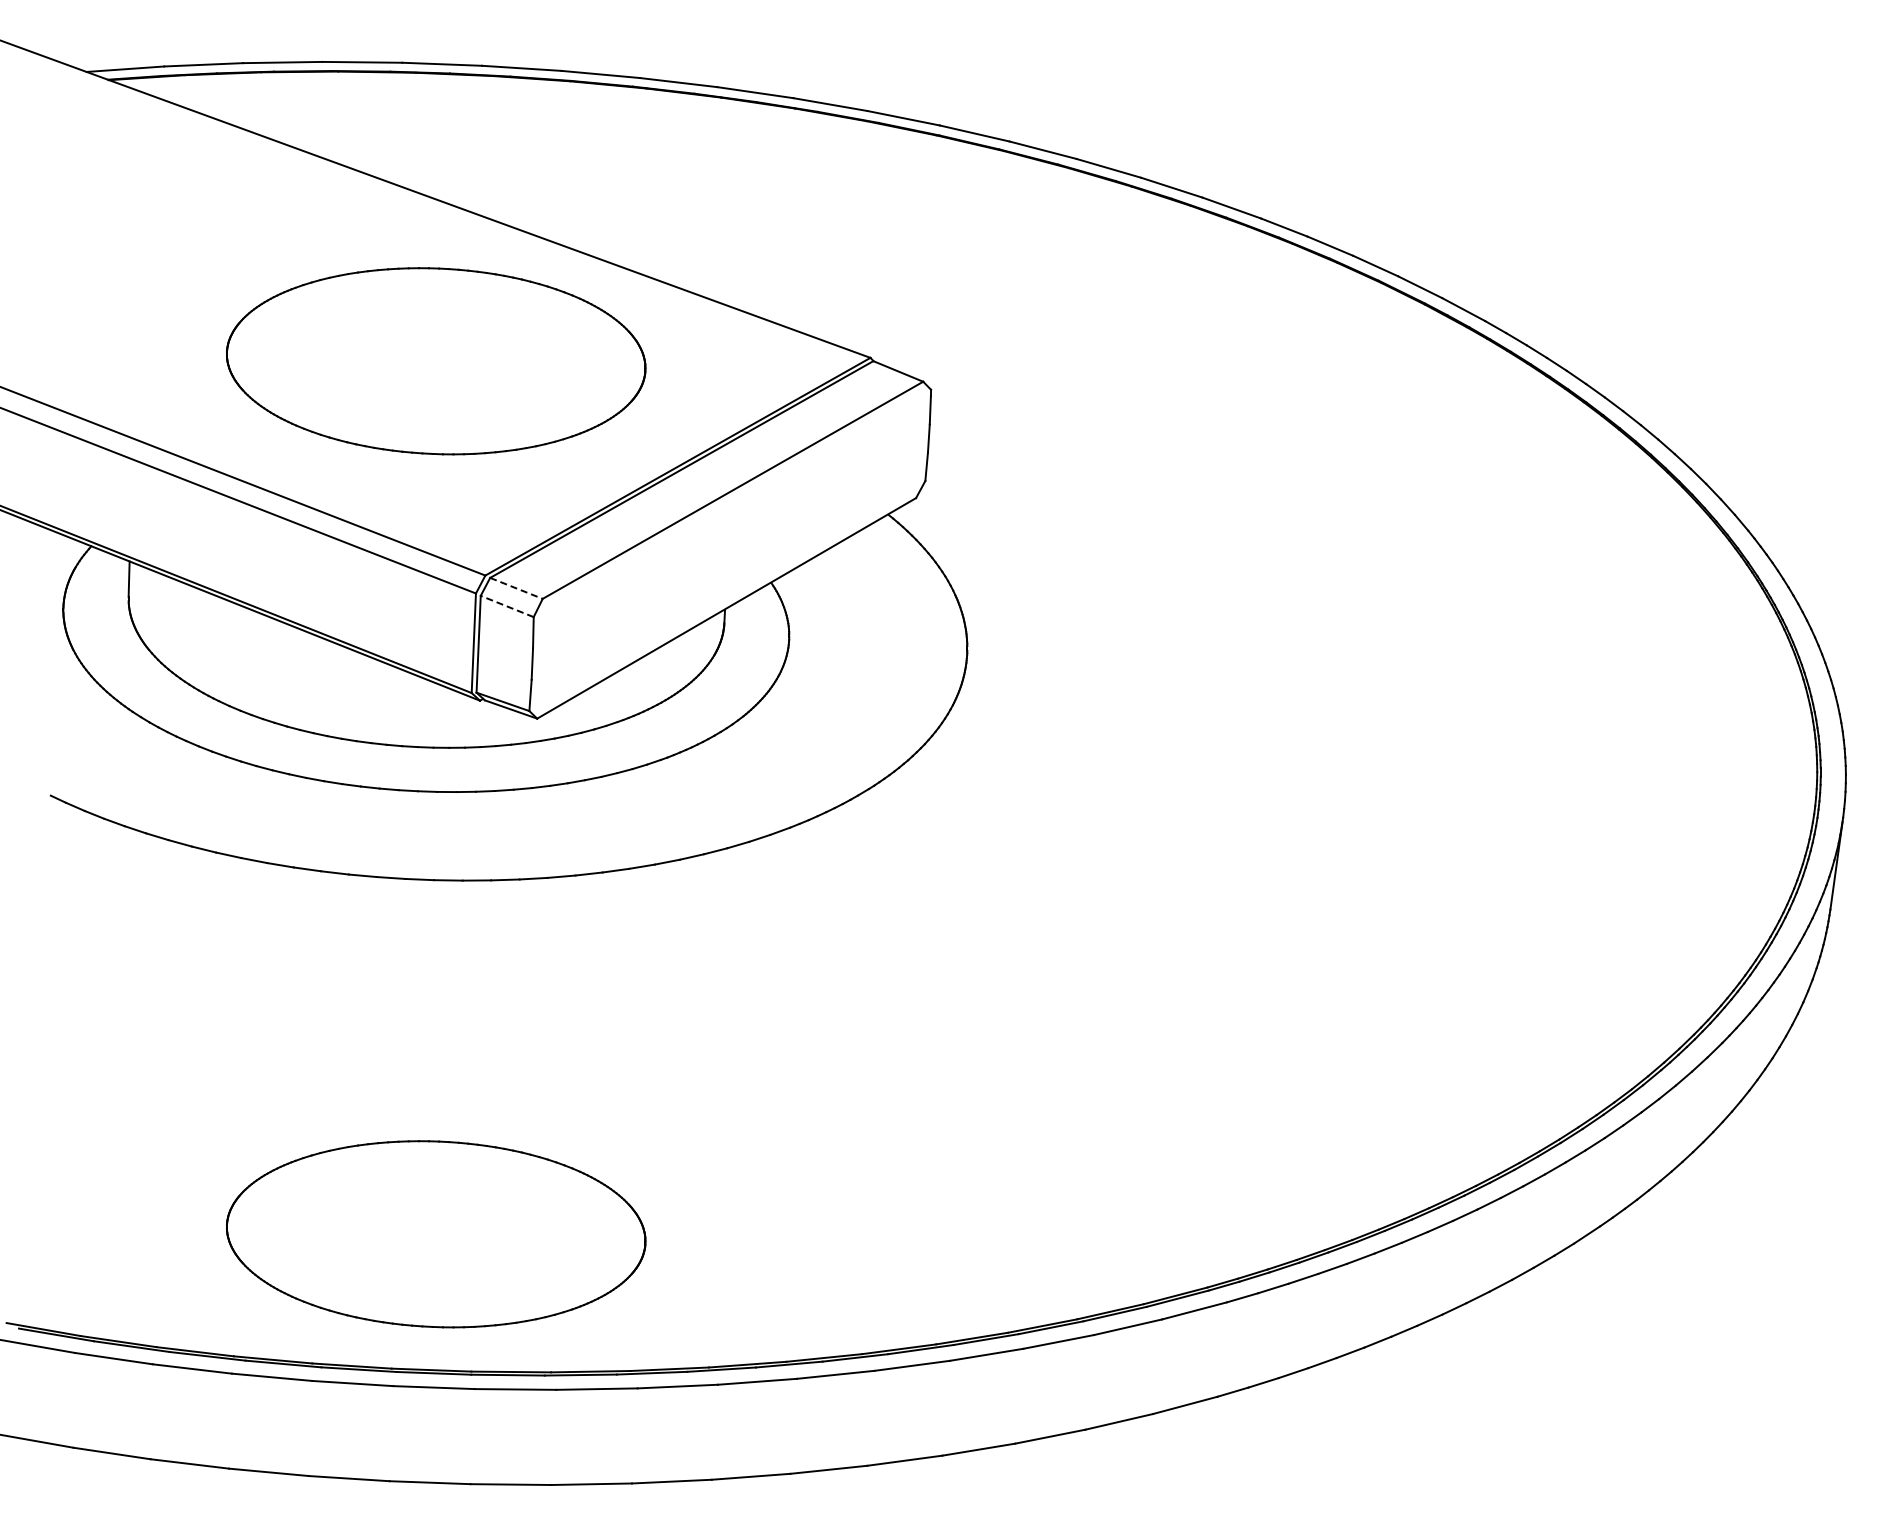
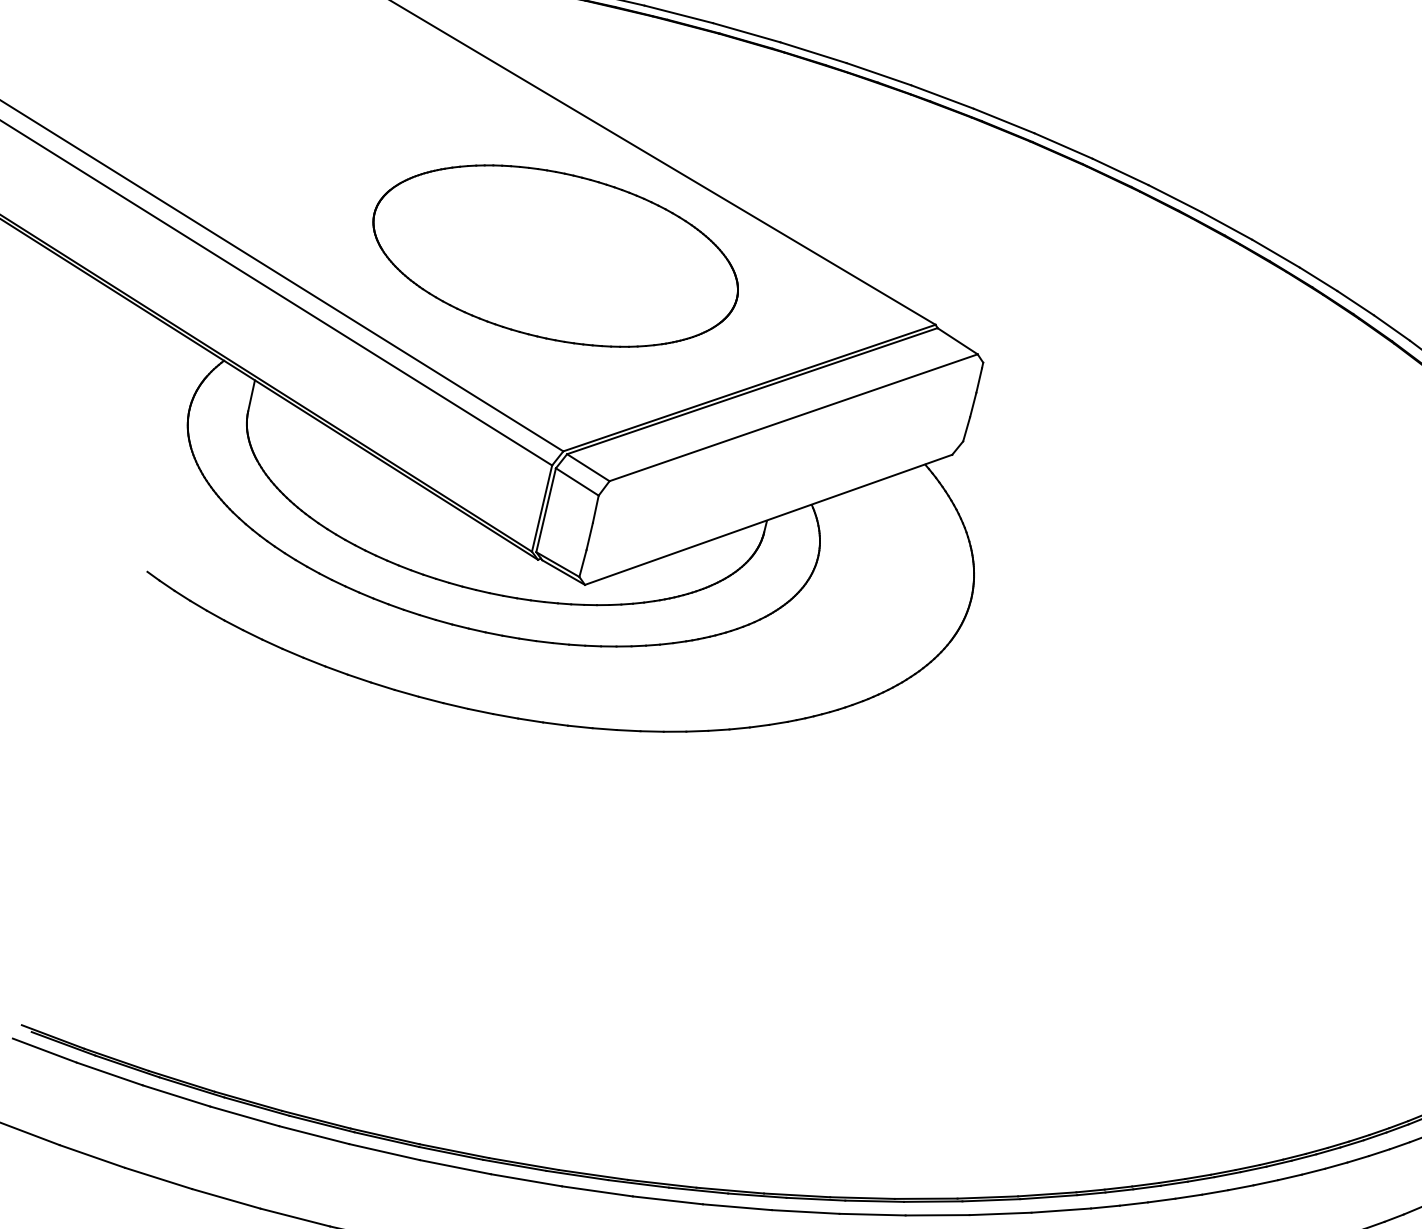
line: (516, 588) -> (588, 467), dashed -> solid
line: (507, 606) -> (577, 482), dashed -> solid
part: (436, 1234) -> (411, 1018), removed

